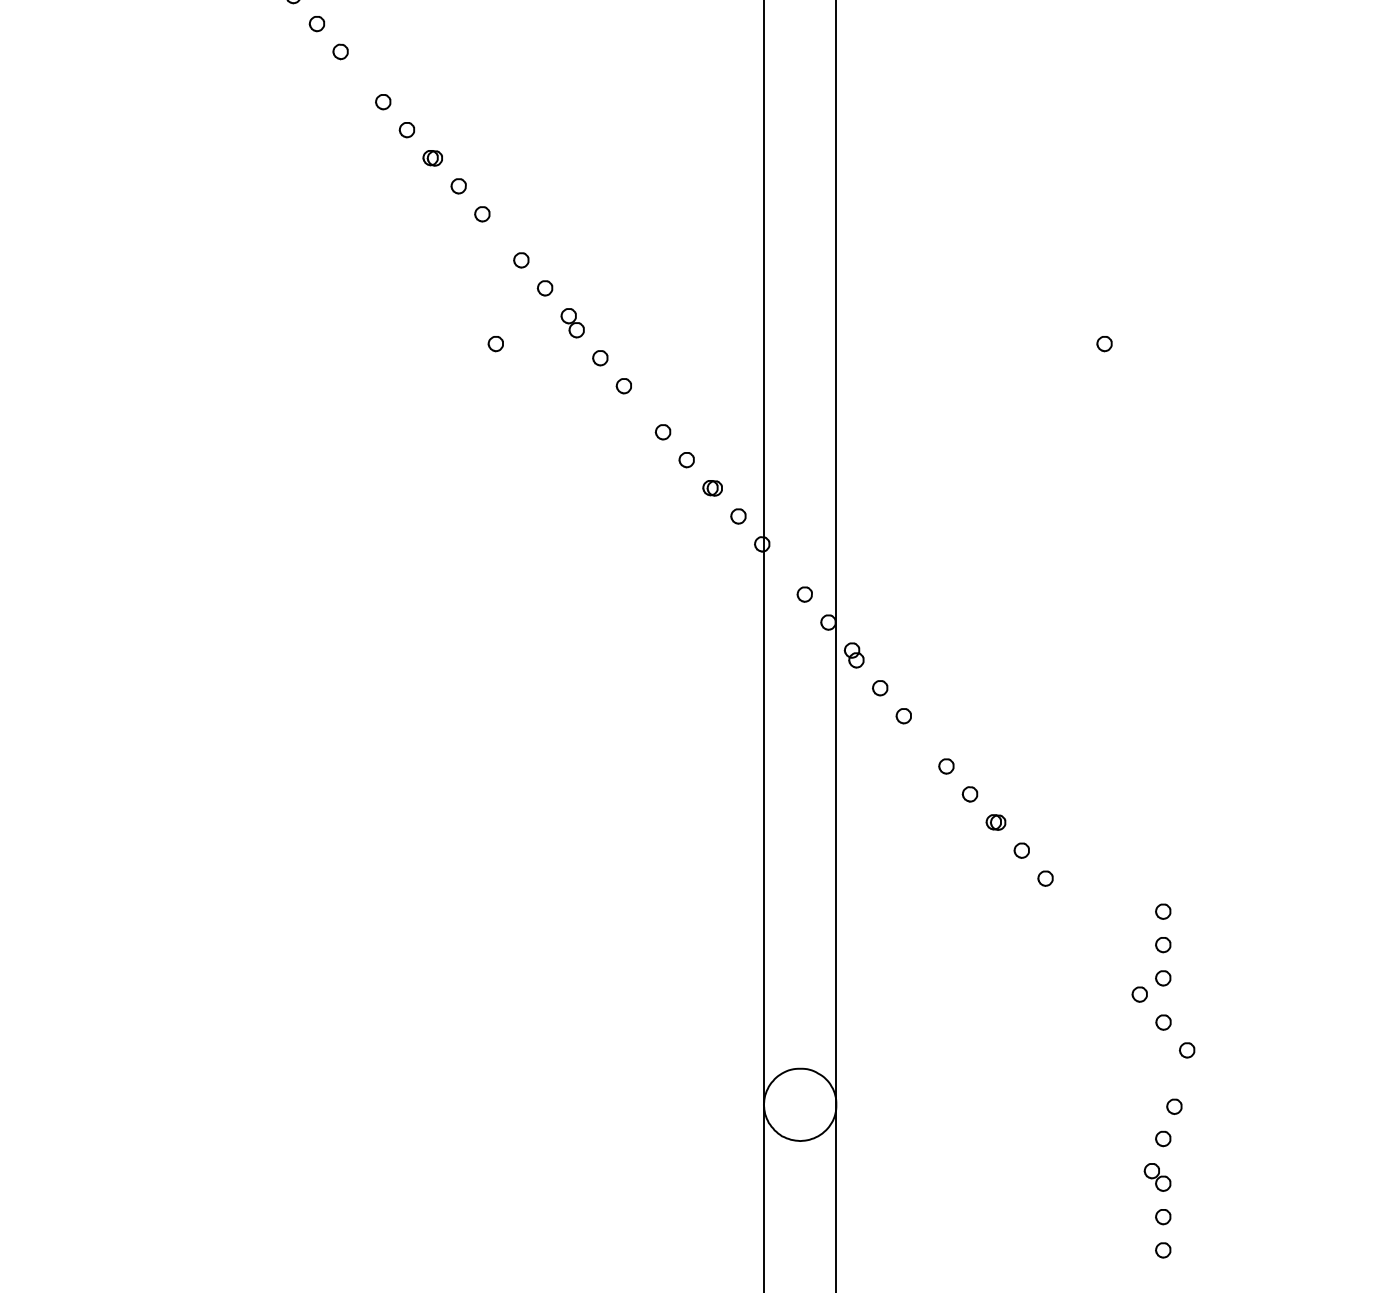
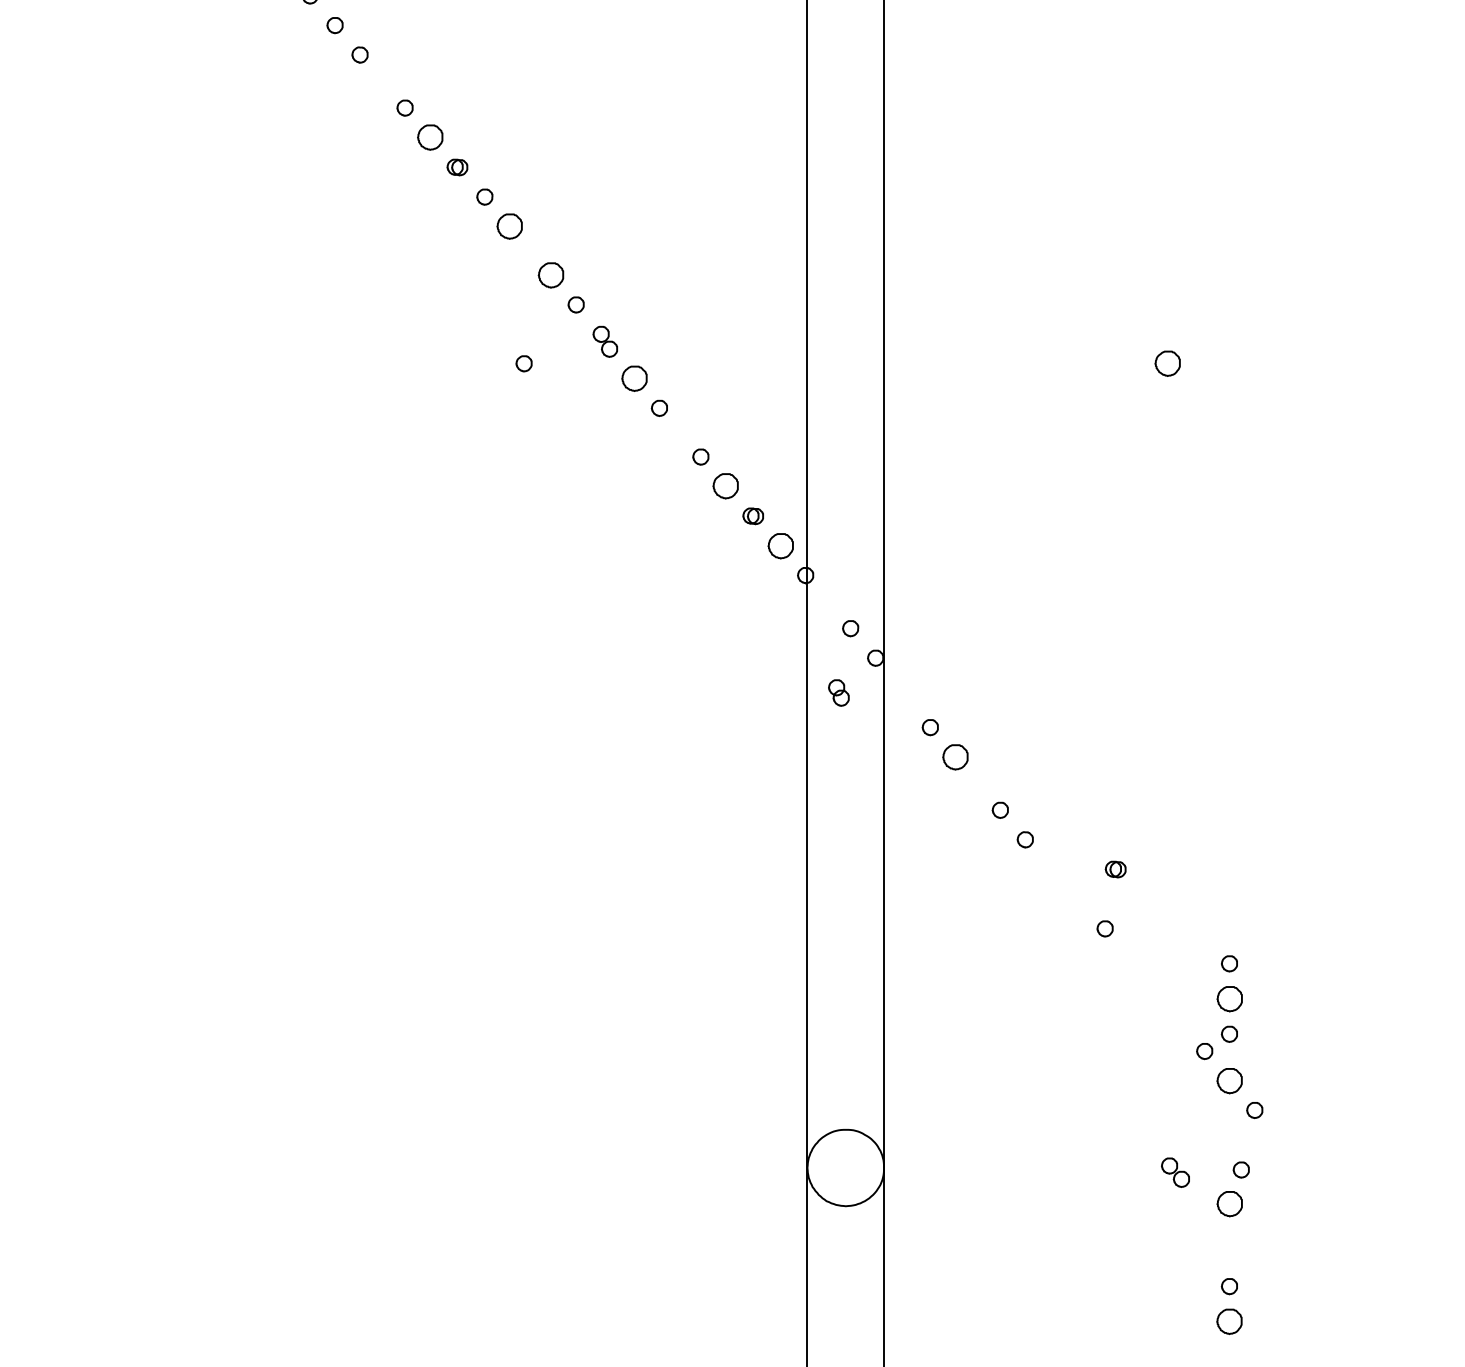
part: (406, 129) -> (429, 137), size x1.6
part: (482, 214) -> (509, 226), size x1.6
part: (520, 260) -> (550, 275), size x1.6
part: (1103, 343) -> (1166, 363), size x1.6
part: (600, 357) -> (634, 378), size x1.6
part: (686, 460) -> (725, 486), size x1.6
part: (737, 515) -> (779, 545), size x1.6
part: (853, 655) -> (838, 692), moved
part: (903, 715) -> (954, 756), size x1.6
part: (995, 822) -> (1115, 869), moved
part: (1021, 849) -> (1079, 898), removed
part: (1162, 944) -> (1228, 998), size x1.6
part: (1163, 1022) -> (1229, 1080), size x1.6
part: (1162, 1138) -> (1228, 1203), size x1.6
part: (1157, 1177) -> (1175, 1172), moved
part: (1163, 1250) -> (1229, 1321), size x1.6

